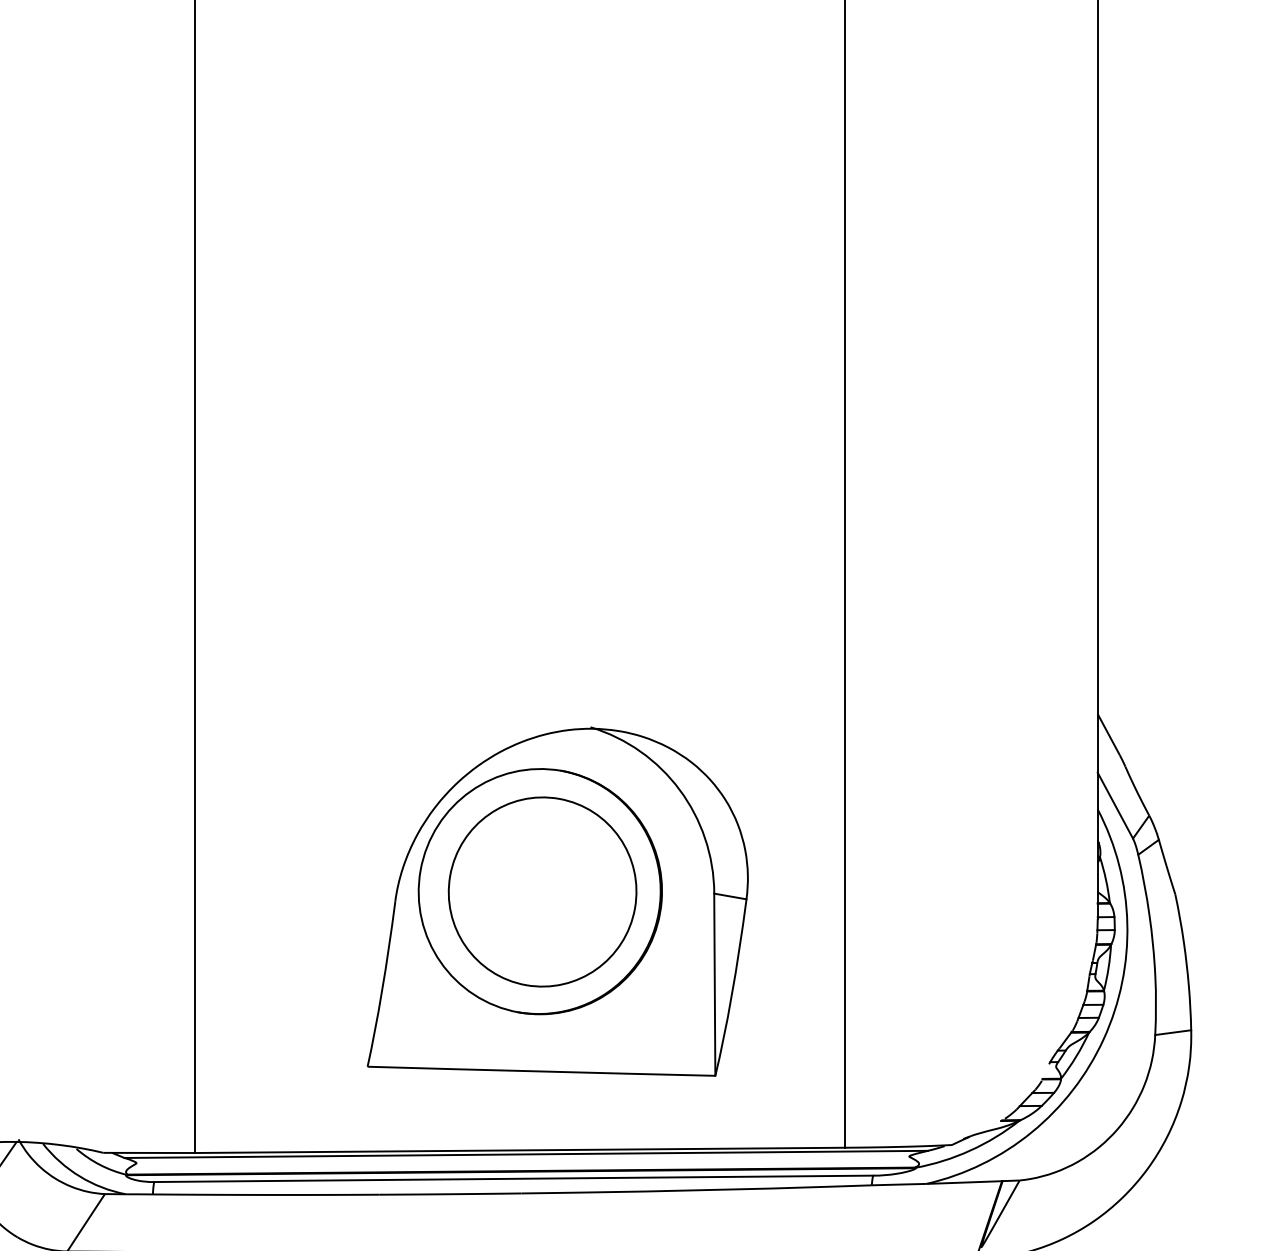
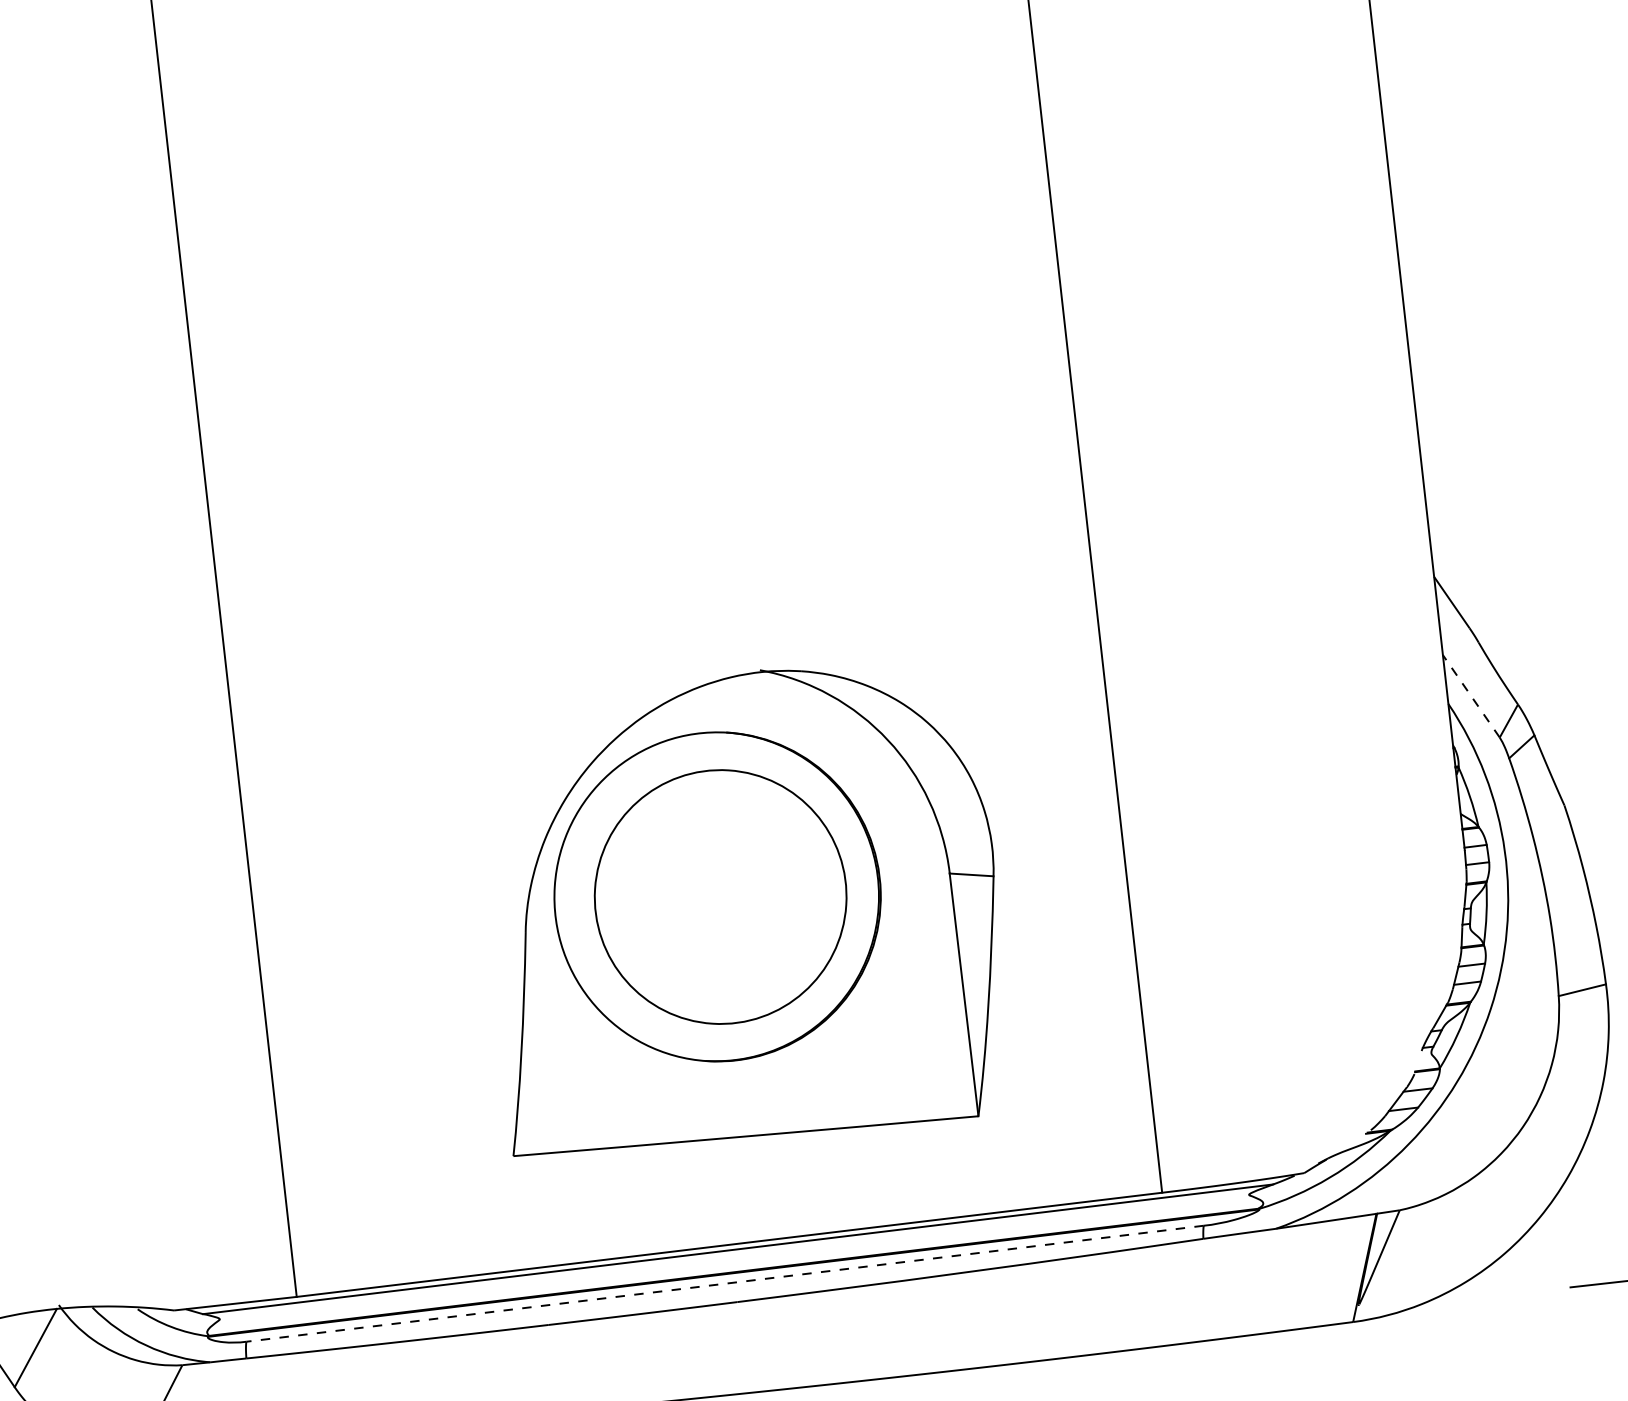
line: (1115, 805) -> (1471, 696), solid -> dashed
line: (513, 1178) -> (724, 1283), solid -> dashed

